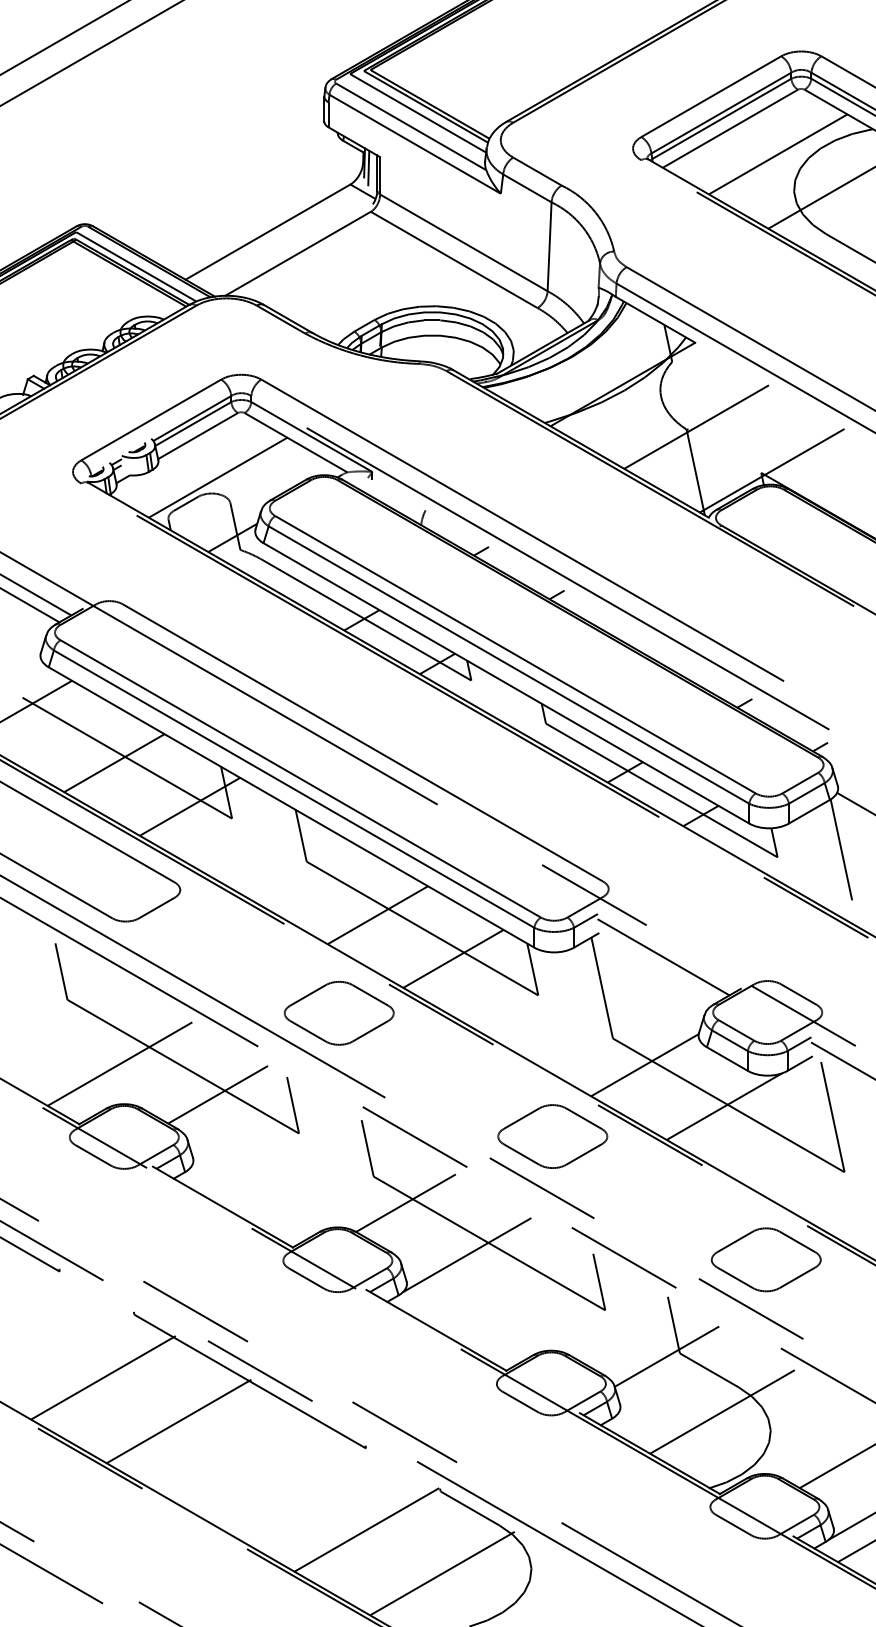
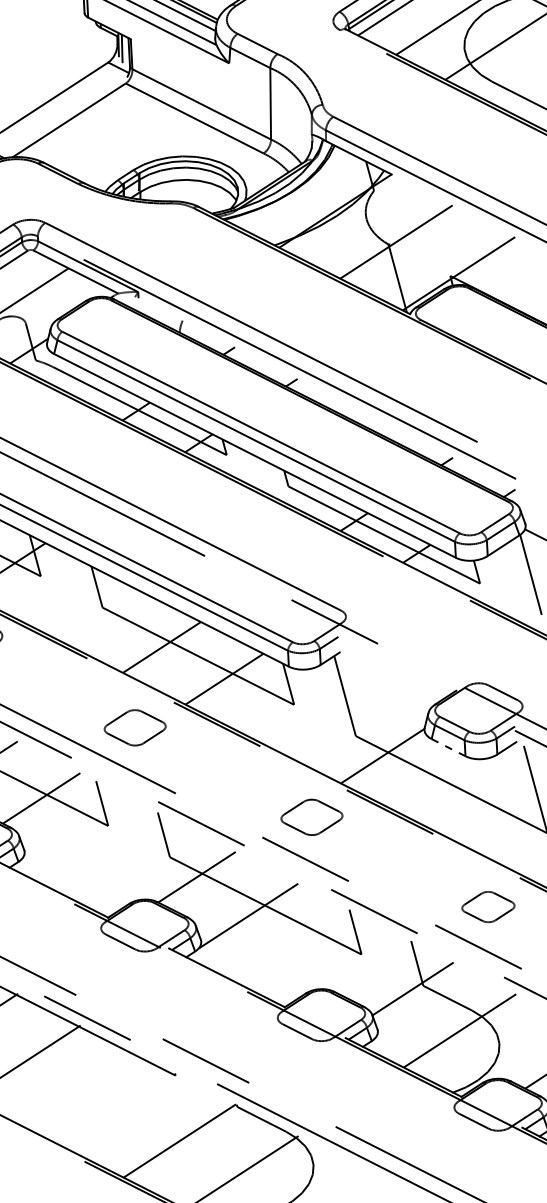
line: (663, 957) -> (392, 668), removed
part: (338, 1013) -> (134, 727), size x0.7
line: (727, 1059) -> (448, 747), solid -> dashed
line: (724, 1106) -> (448, 785), removed
part: (552, 1136) -> (311, 817), size x0.7
part: (765, 1259) -> (487, 906), size x0.6

